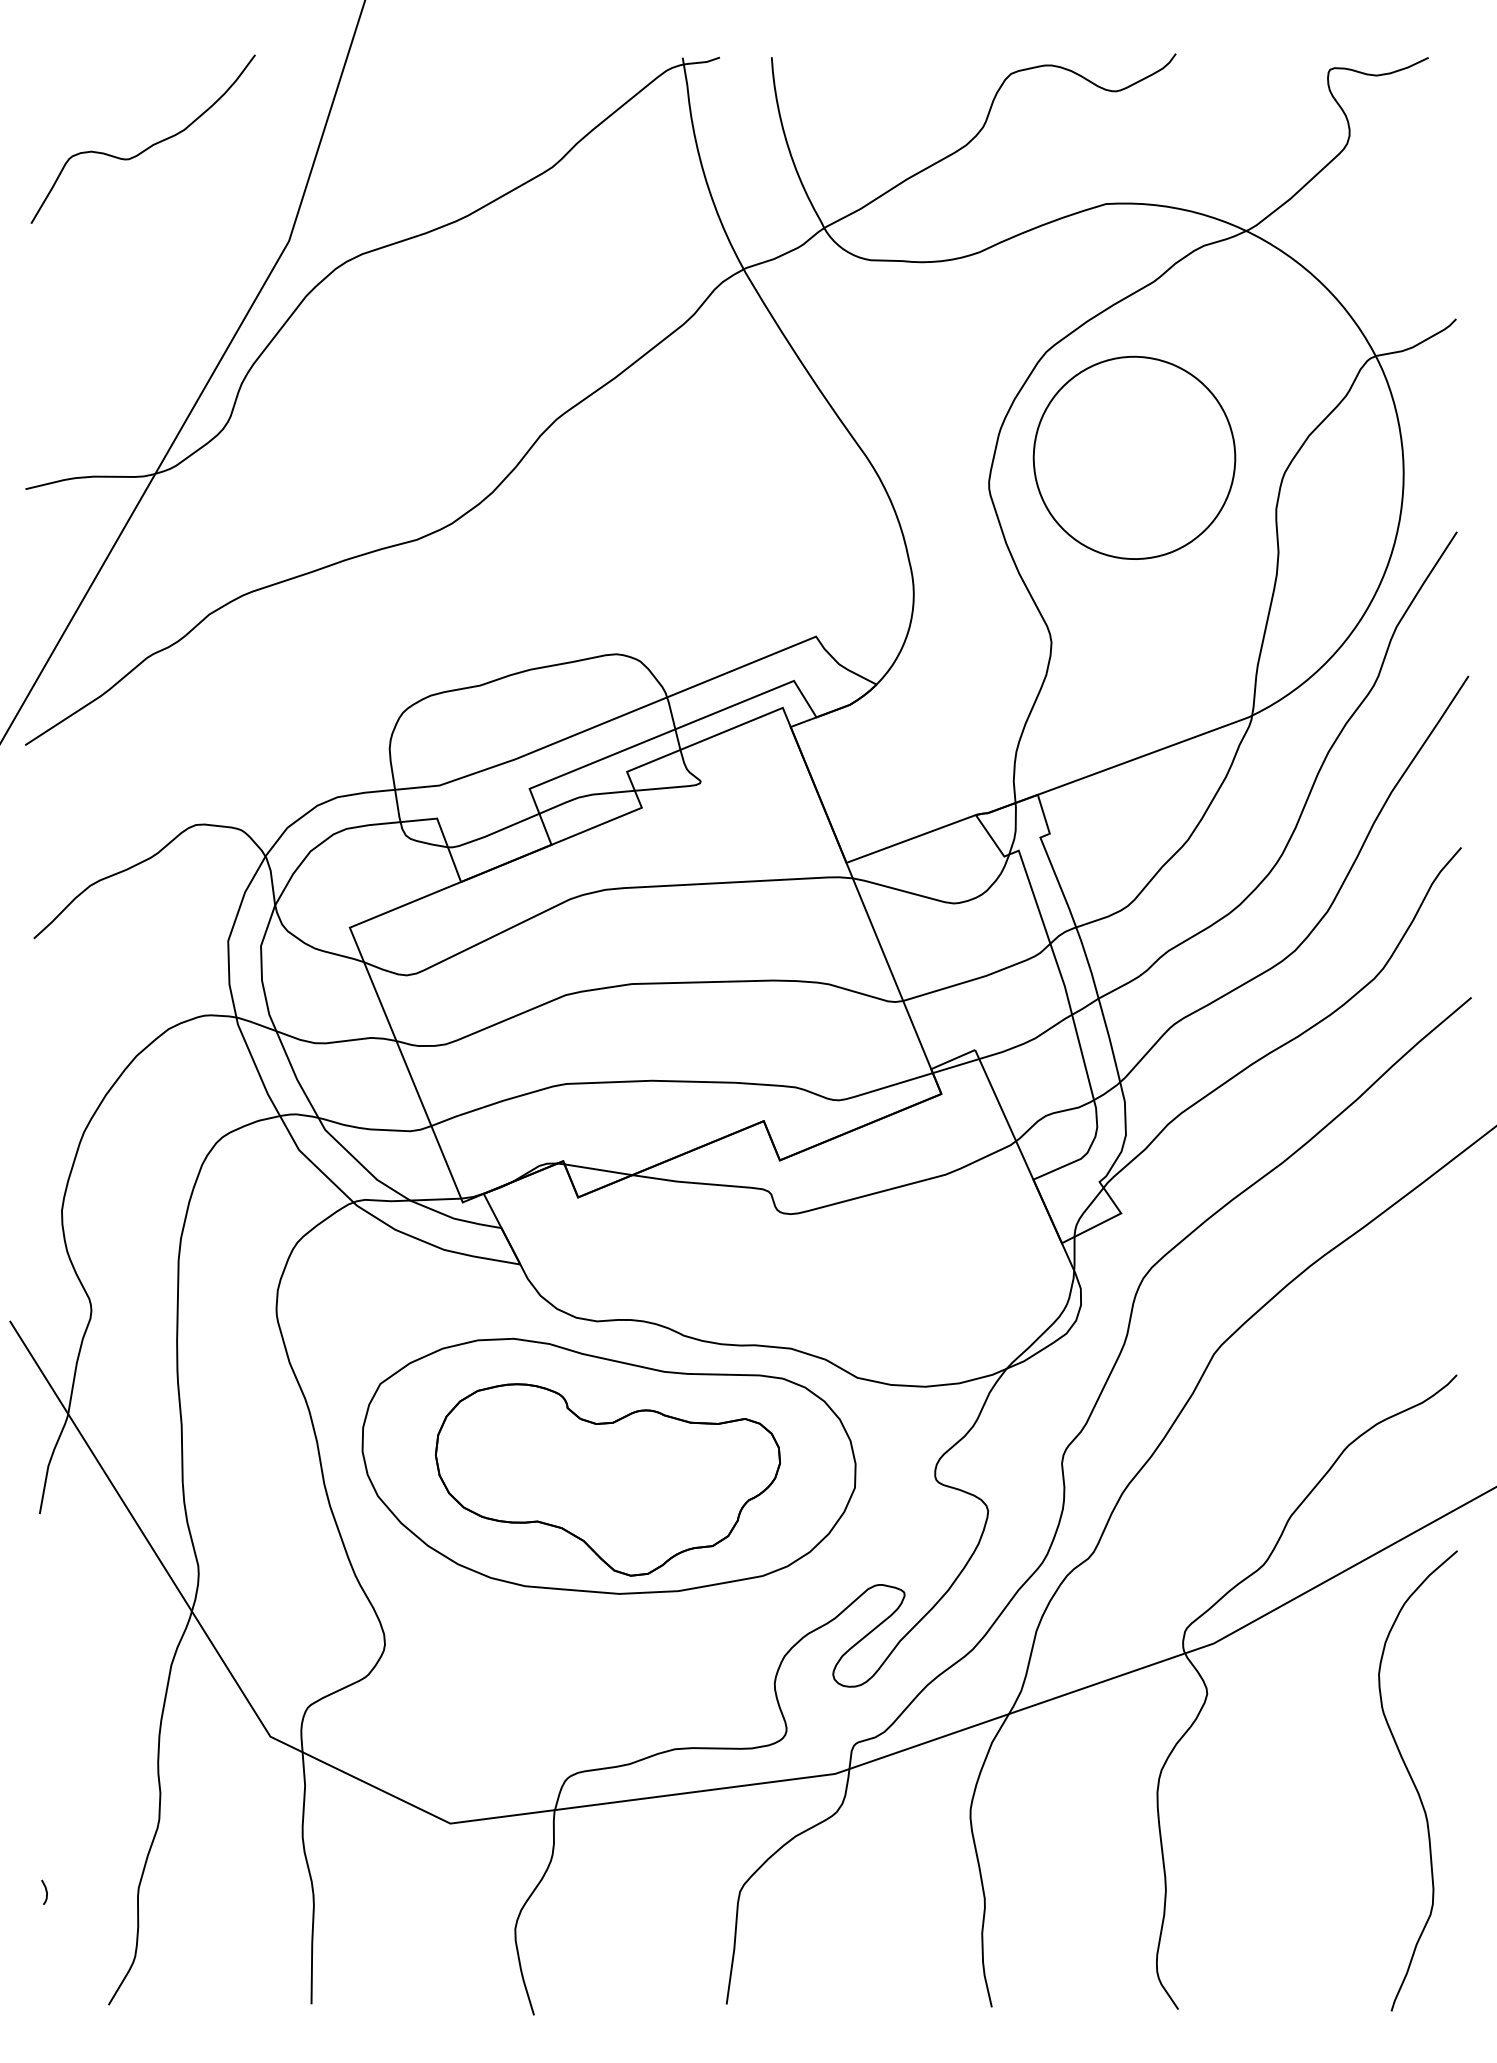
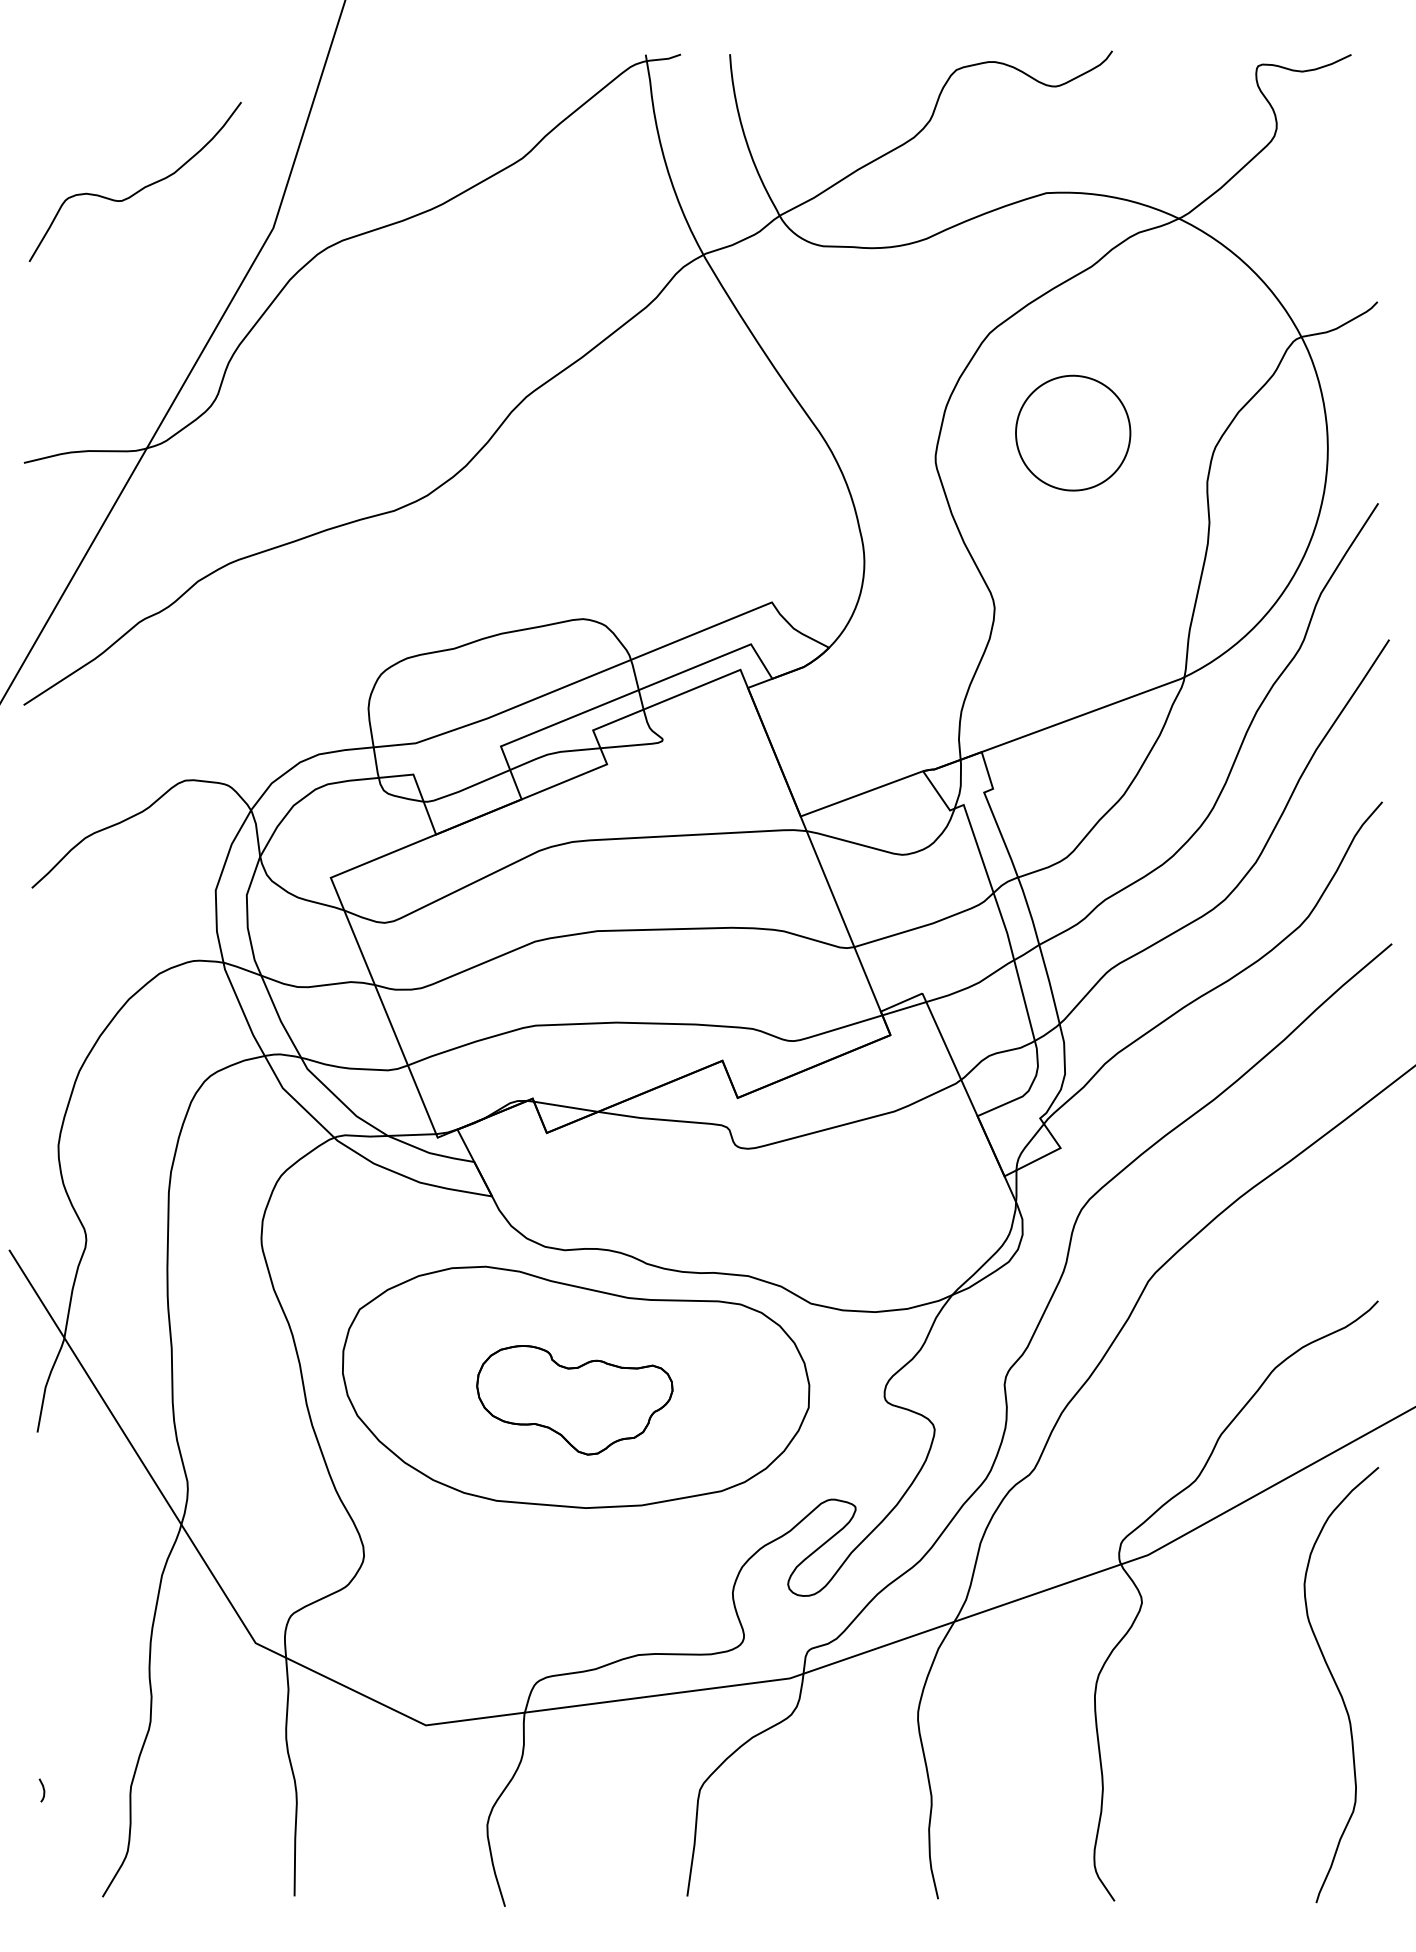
curve: (147, 147) -> (139, 189), moved
part: (1134, 457) -> (1073, 432), size x0.6
part: (607, 1479) -> (574, 1399), size x0.6

